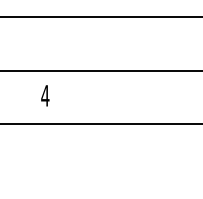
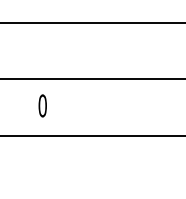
text: (45, 95) -> (42, 105), 4 -> 0

